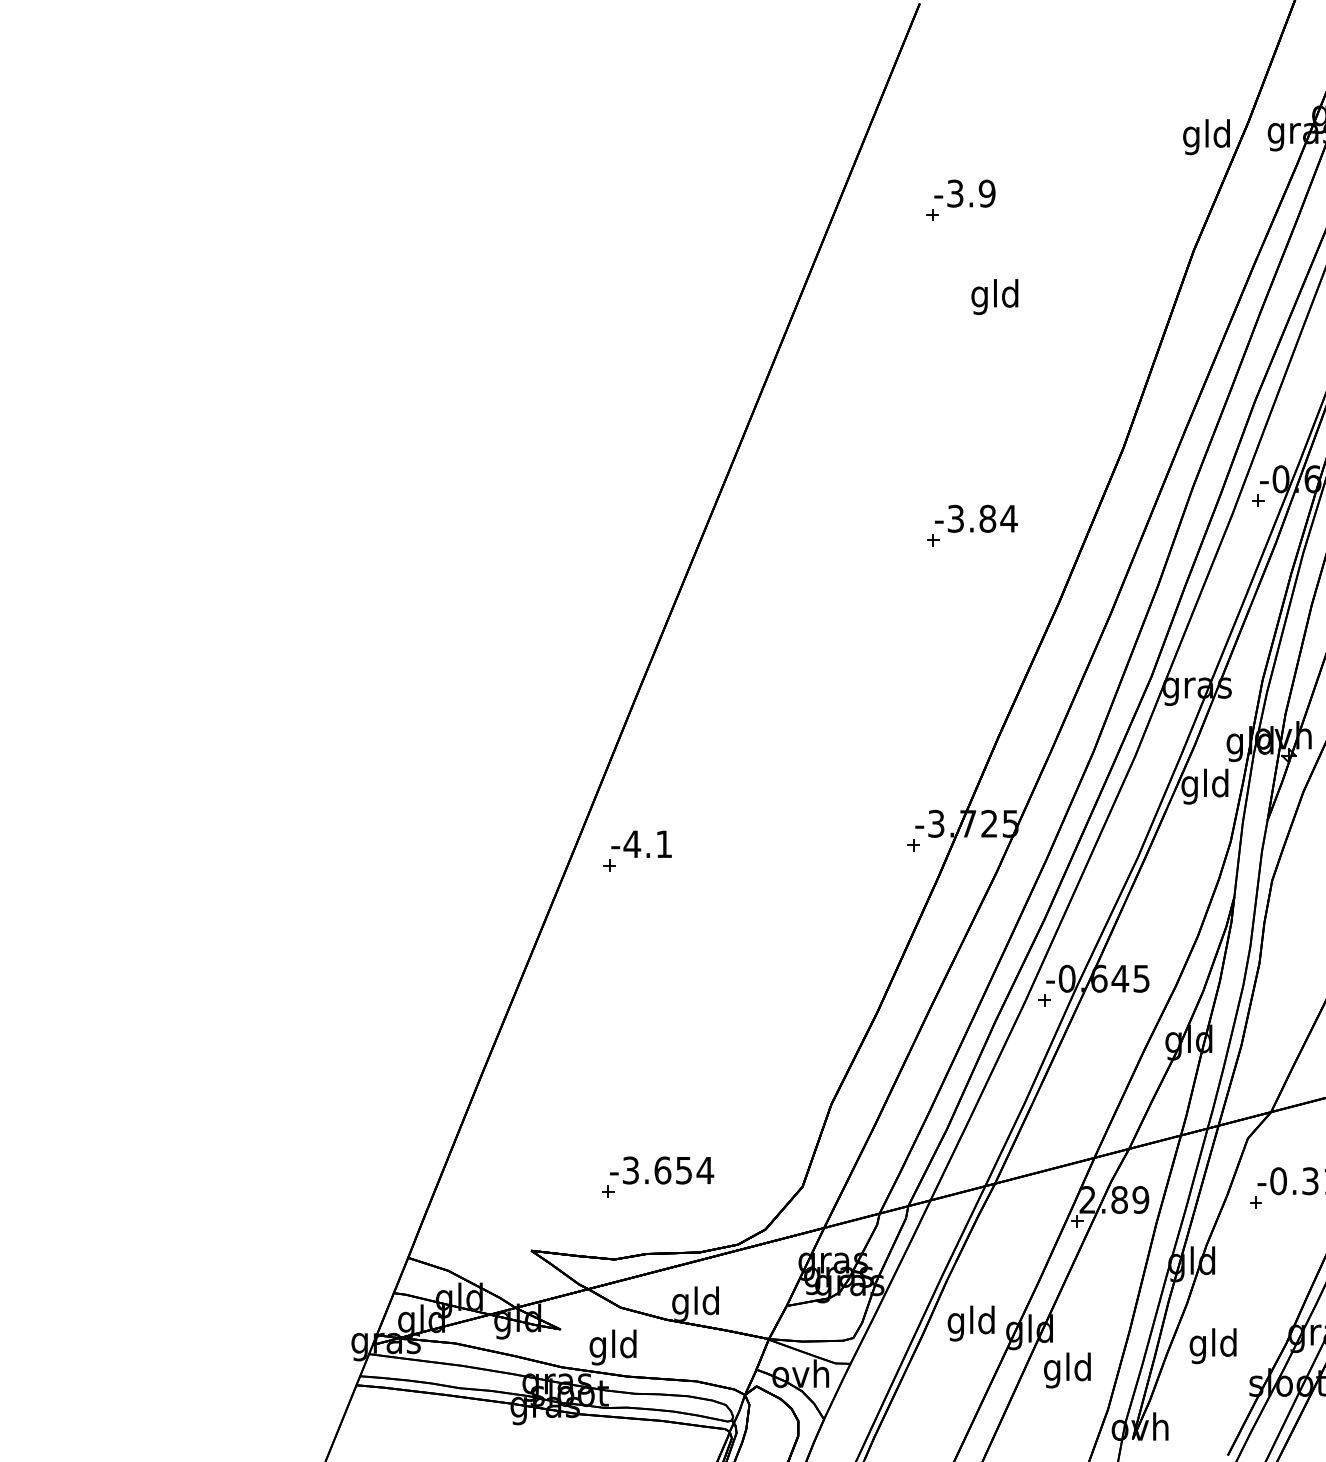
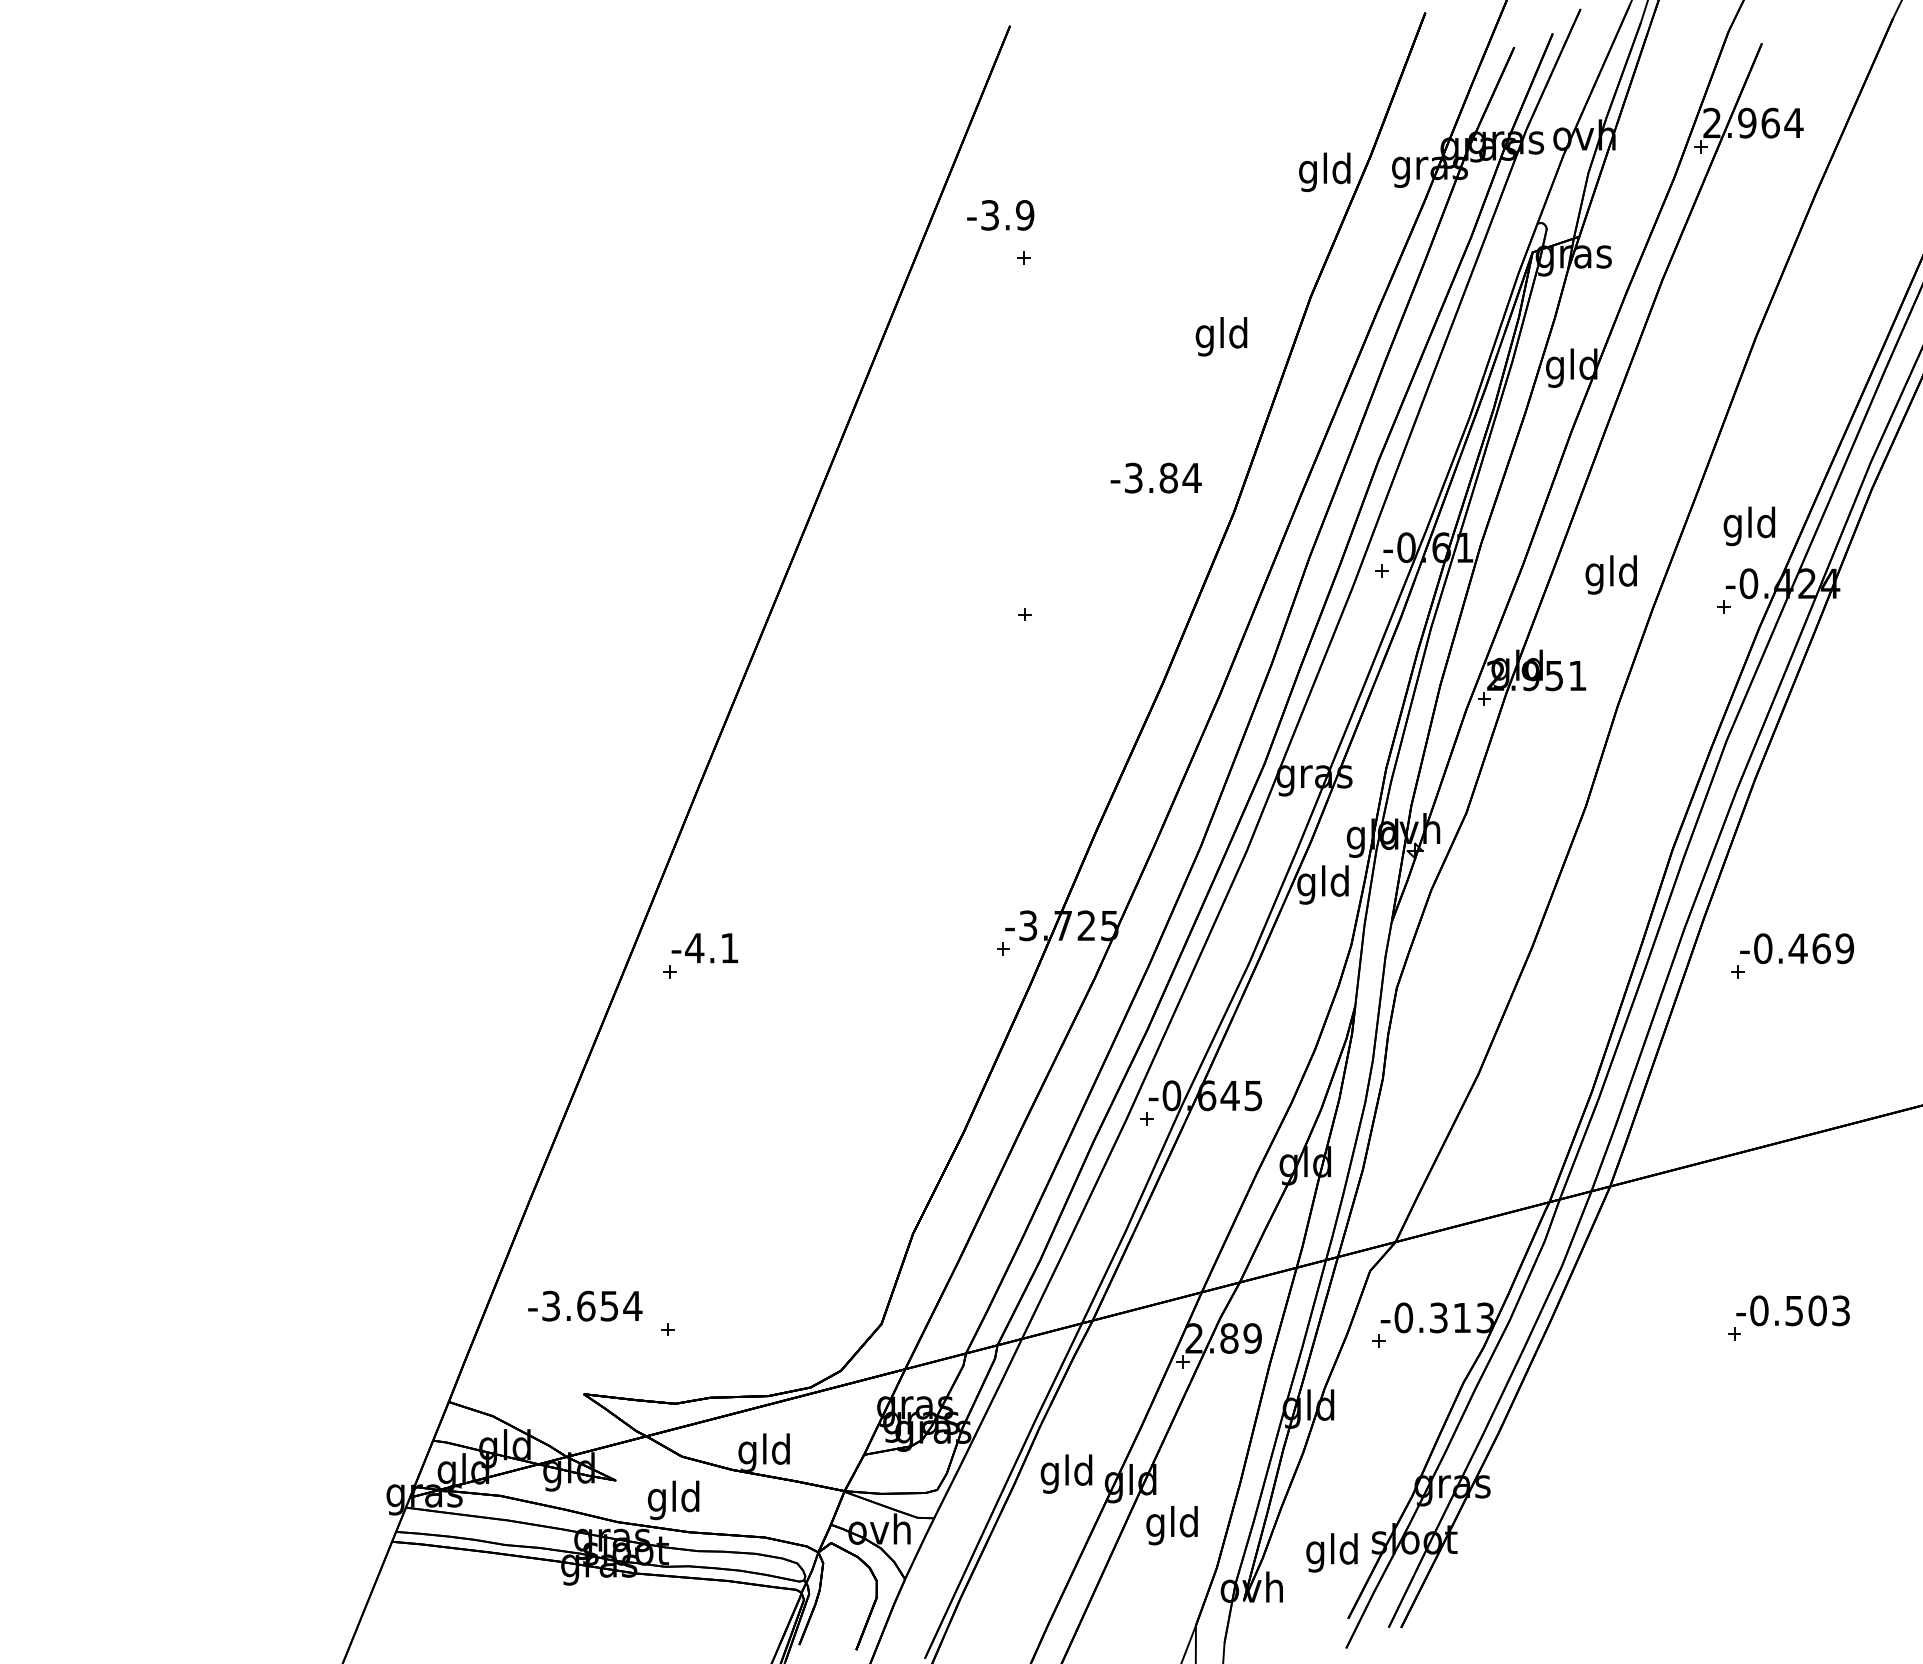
text: (964, 193) -> (1000, 215), moved
text: (994, 296) -> (1221, 336), moved
text: (975, 518) -> (1155, 477), moved
text: (662, 1169) -> (585, 1305), moved
text: (1212, 1345) -> (1331, 1552), moved

